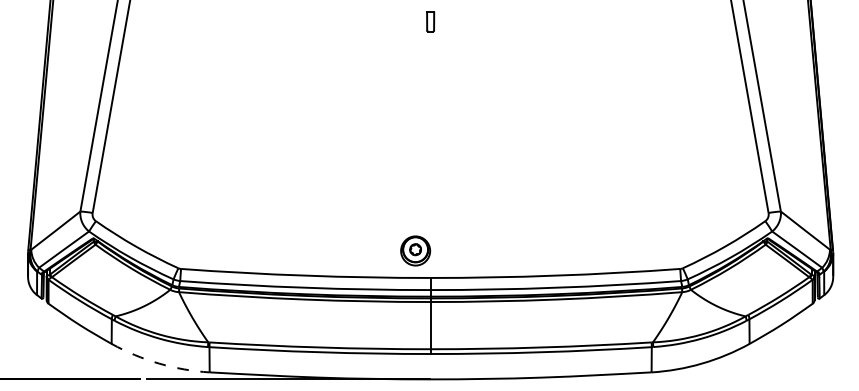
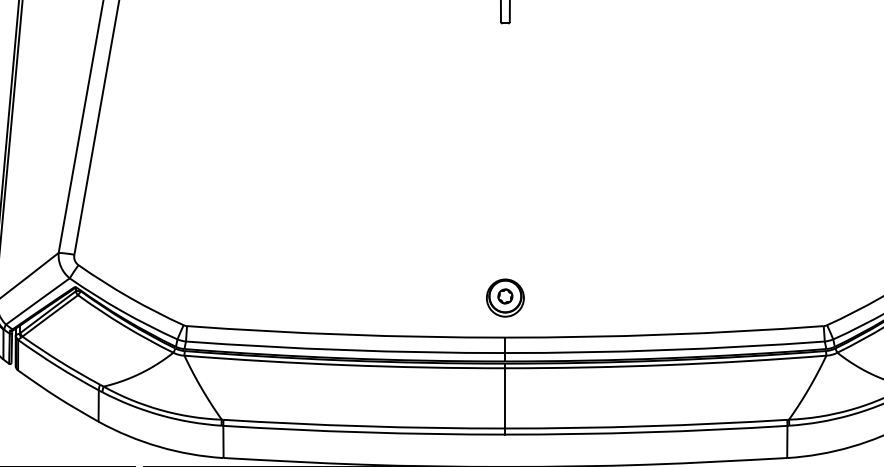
part: (415, 250) -> (505, 297), moved
arc: (159, 363) -> (159, 446), dashed -> solid

